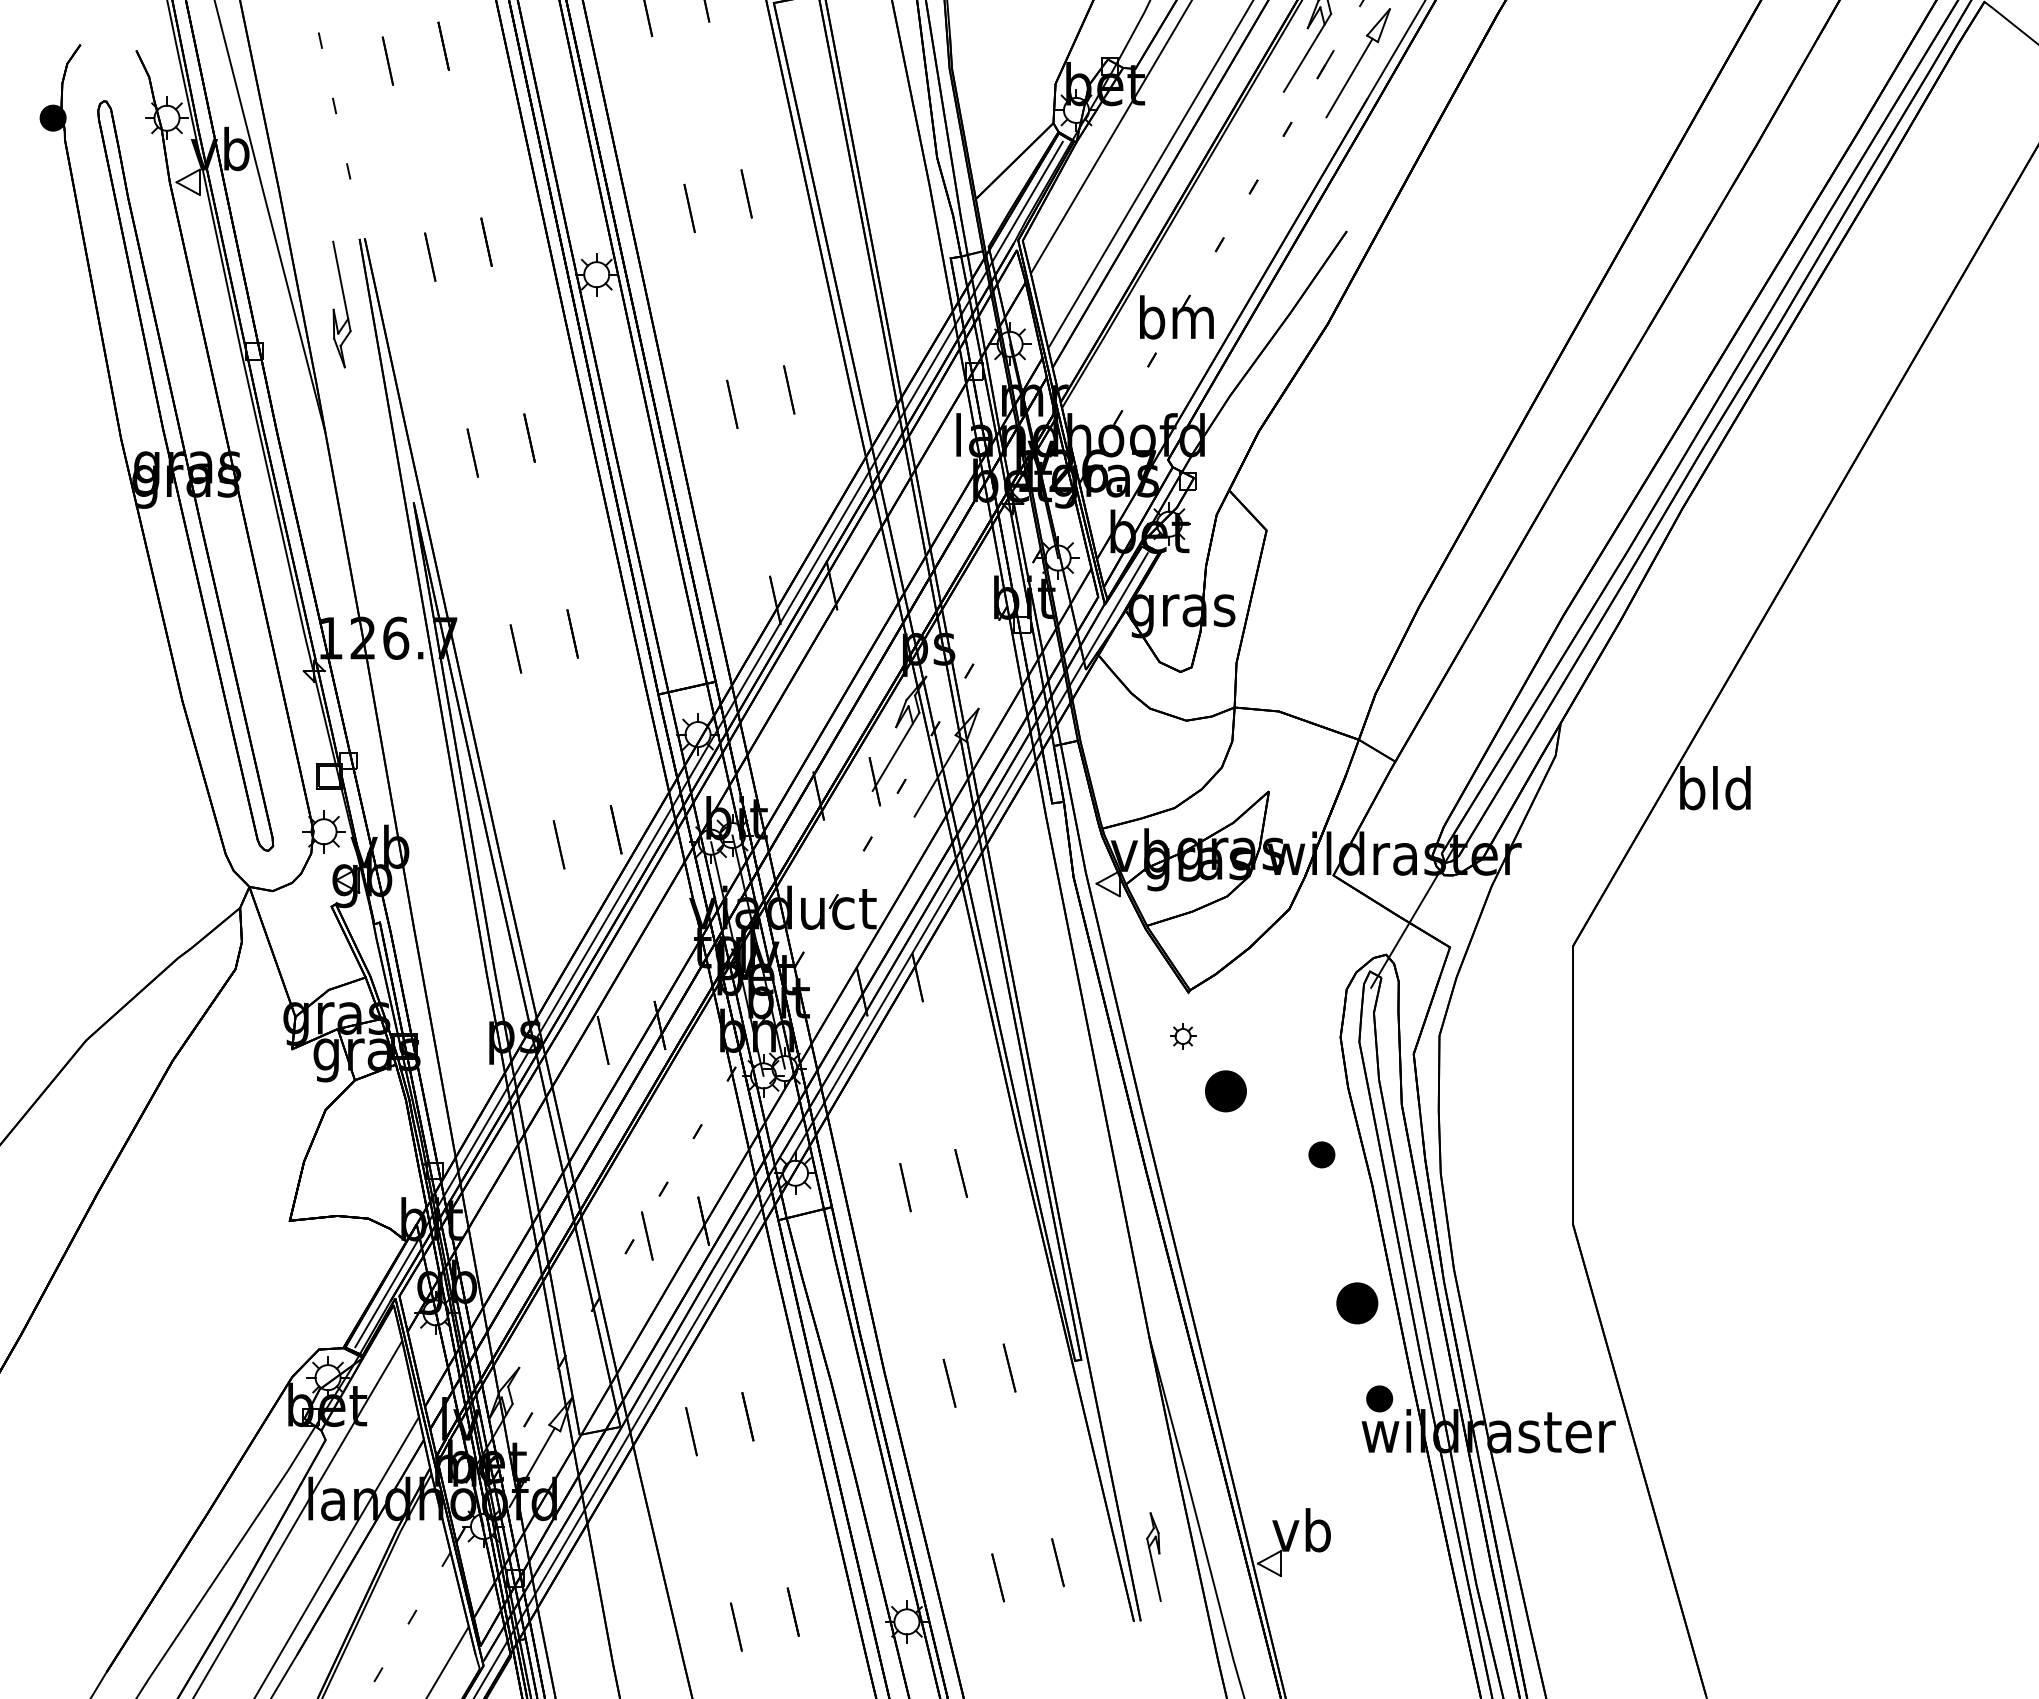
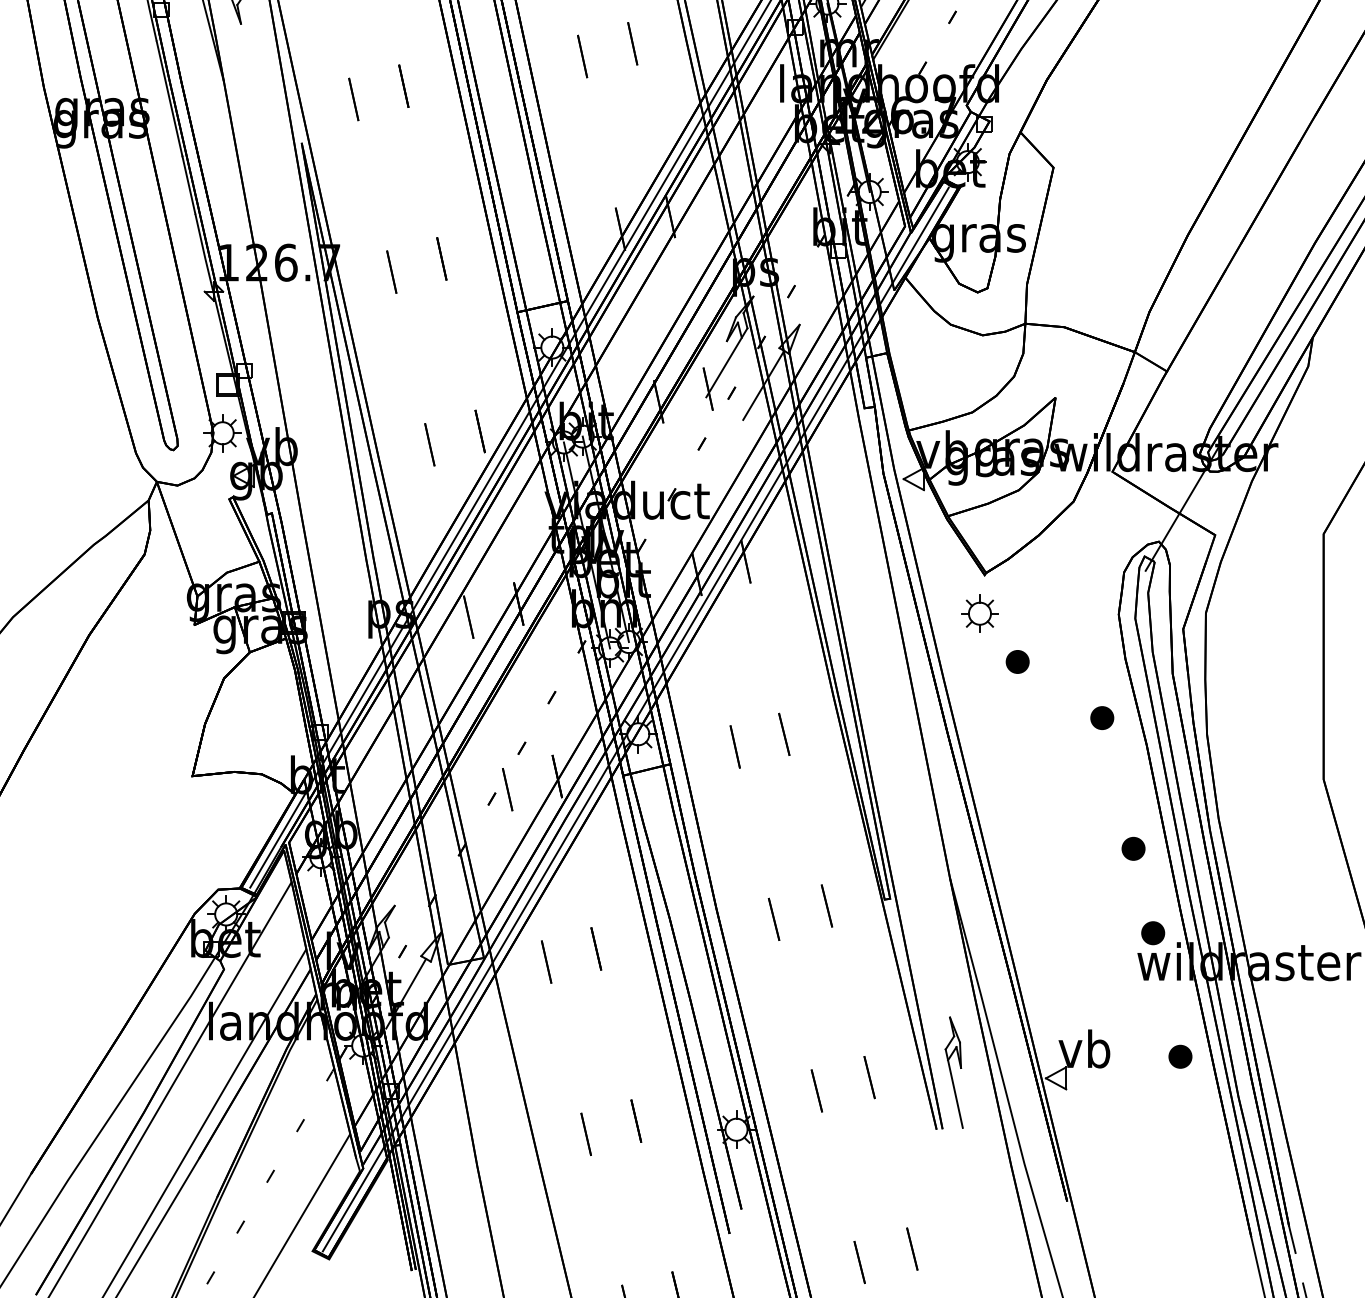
part: (1182, 1036) -> (979, 613), size x1.67
part: (1225, 1090) -> (1017, 661), size x0.62
part: (1357, 1302) -> (1133, 848), size x0.62
part: (1410, 1538) -> (1180, 1056), added
part: (1153, 1556) -> (953, 1072), size x1.43

